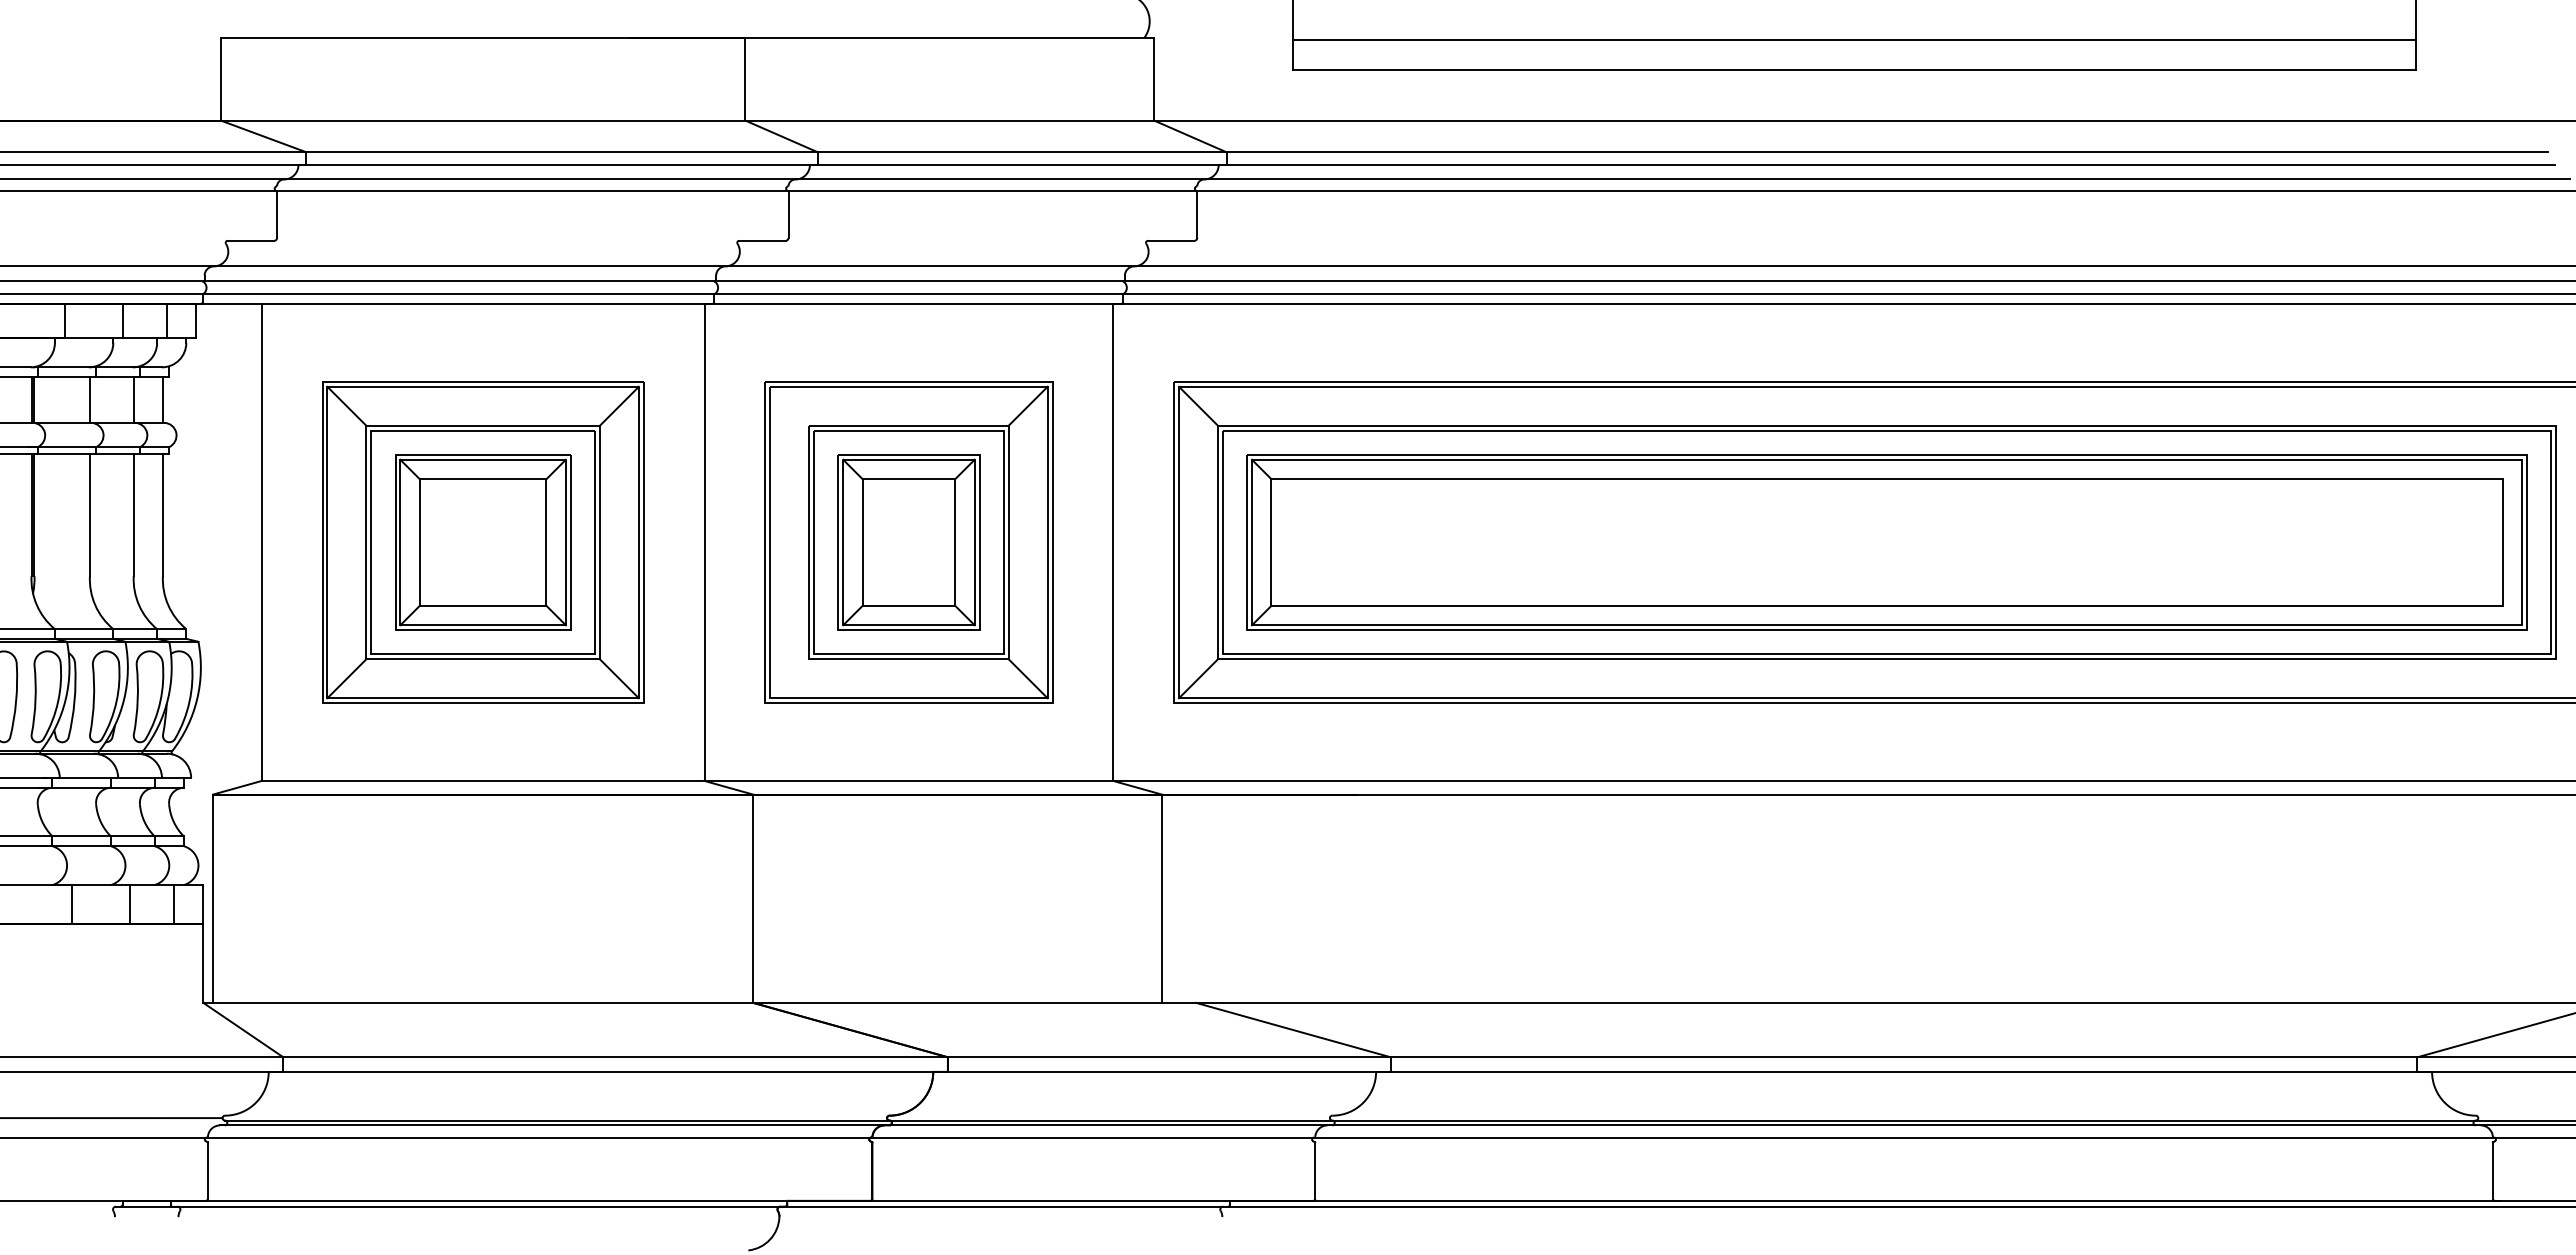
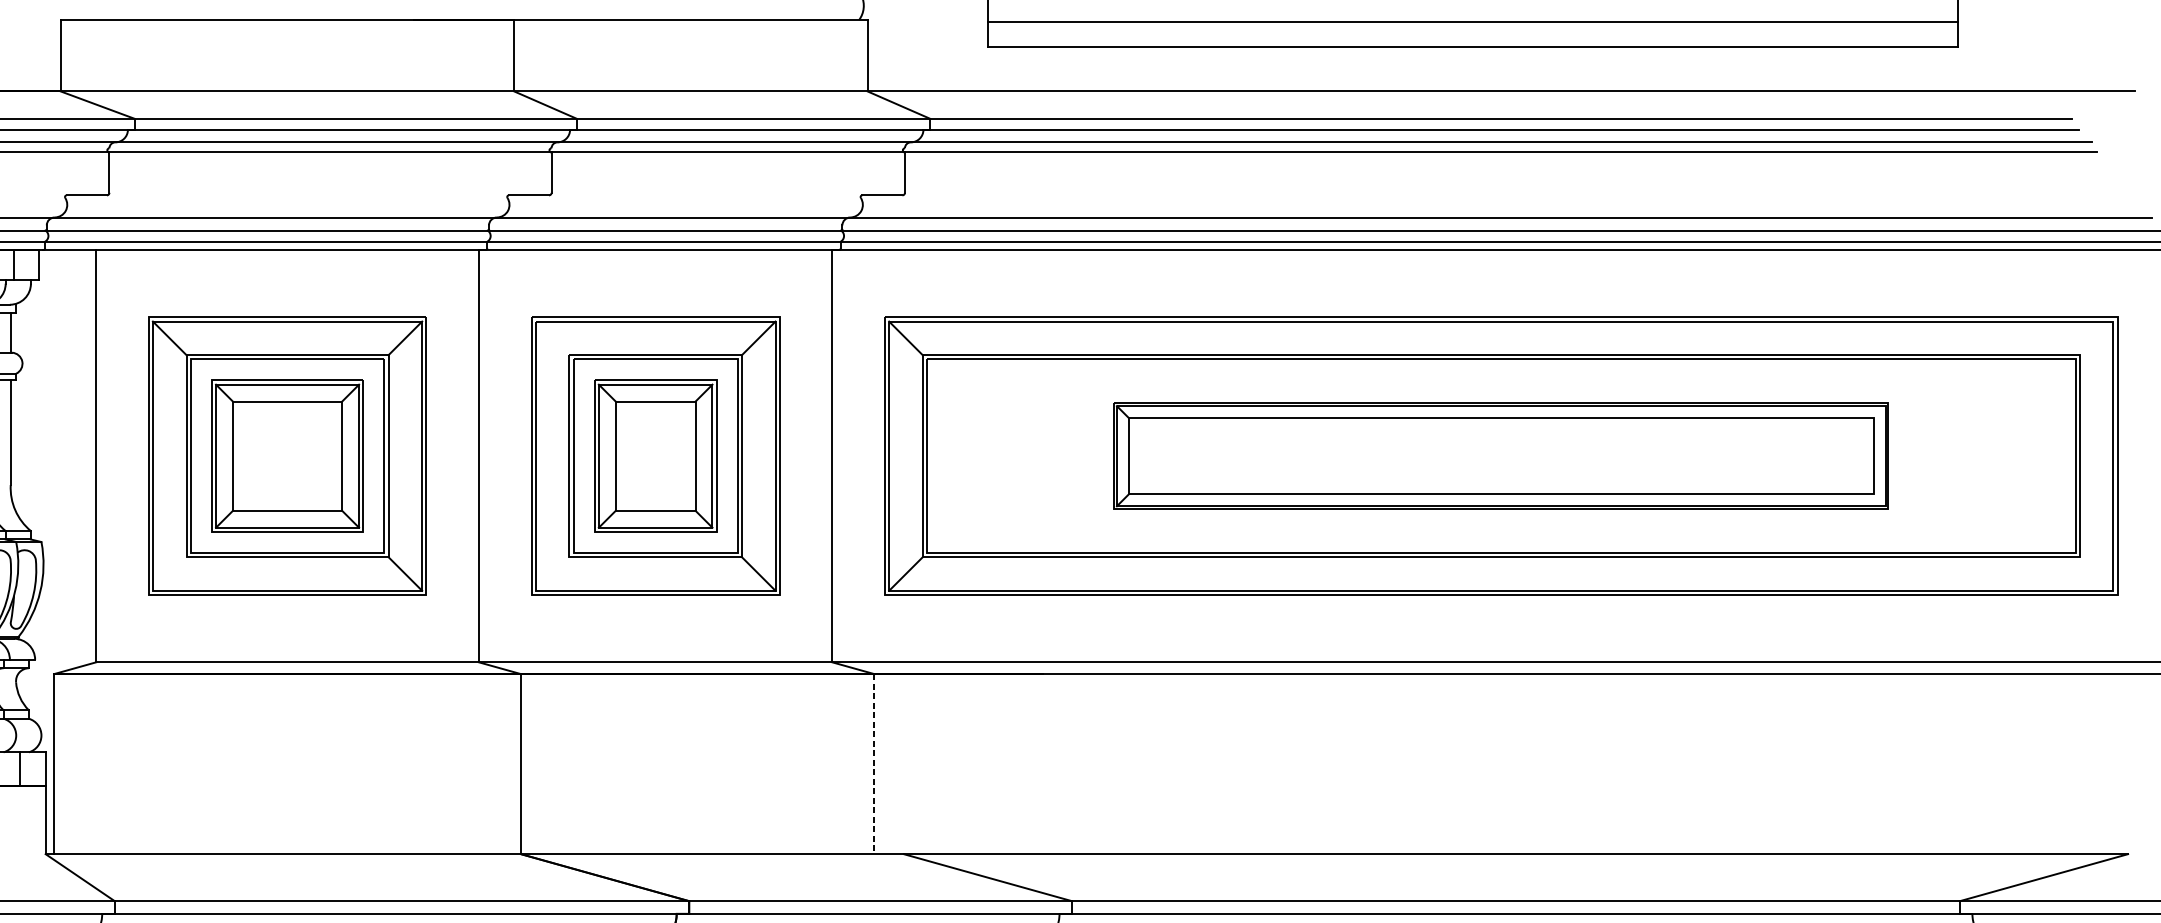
part: (1886, 542) -> (1500, 456), size x0.7
line: (346, 678) -> (169, 573), removed
line: (1161, 899) -> (874, 764), solid -> dashed

